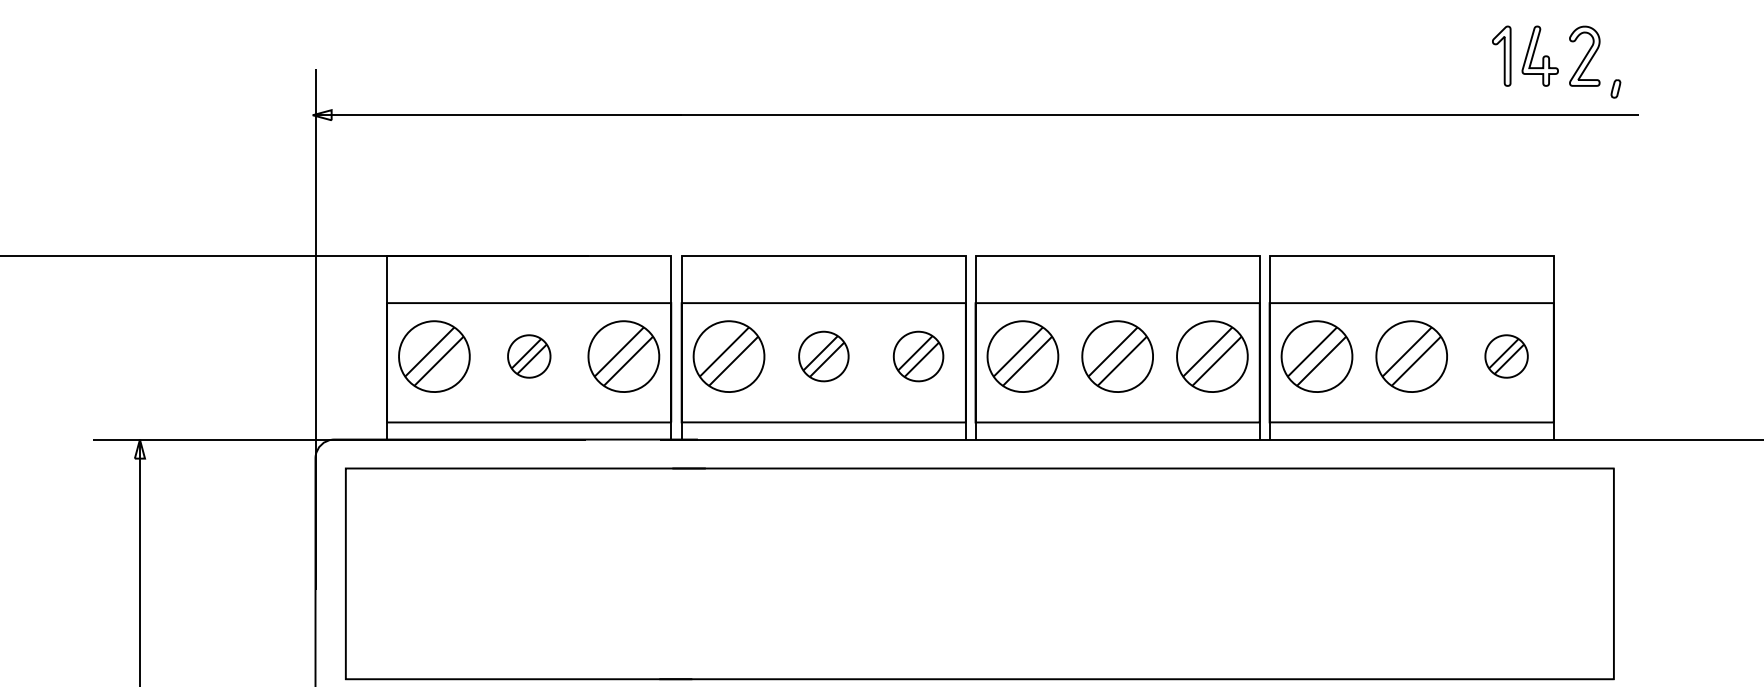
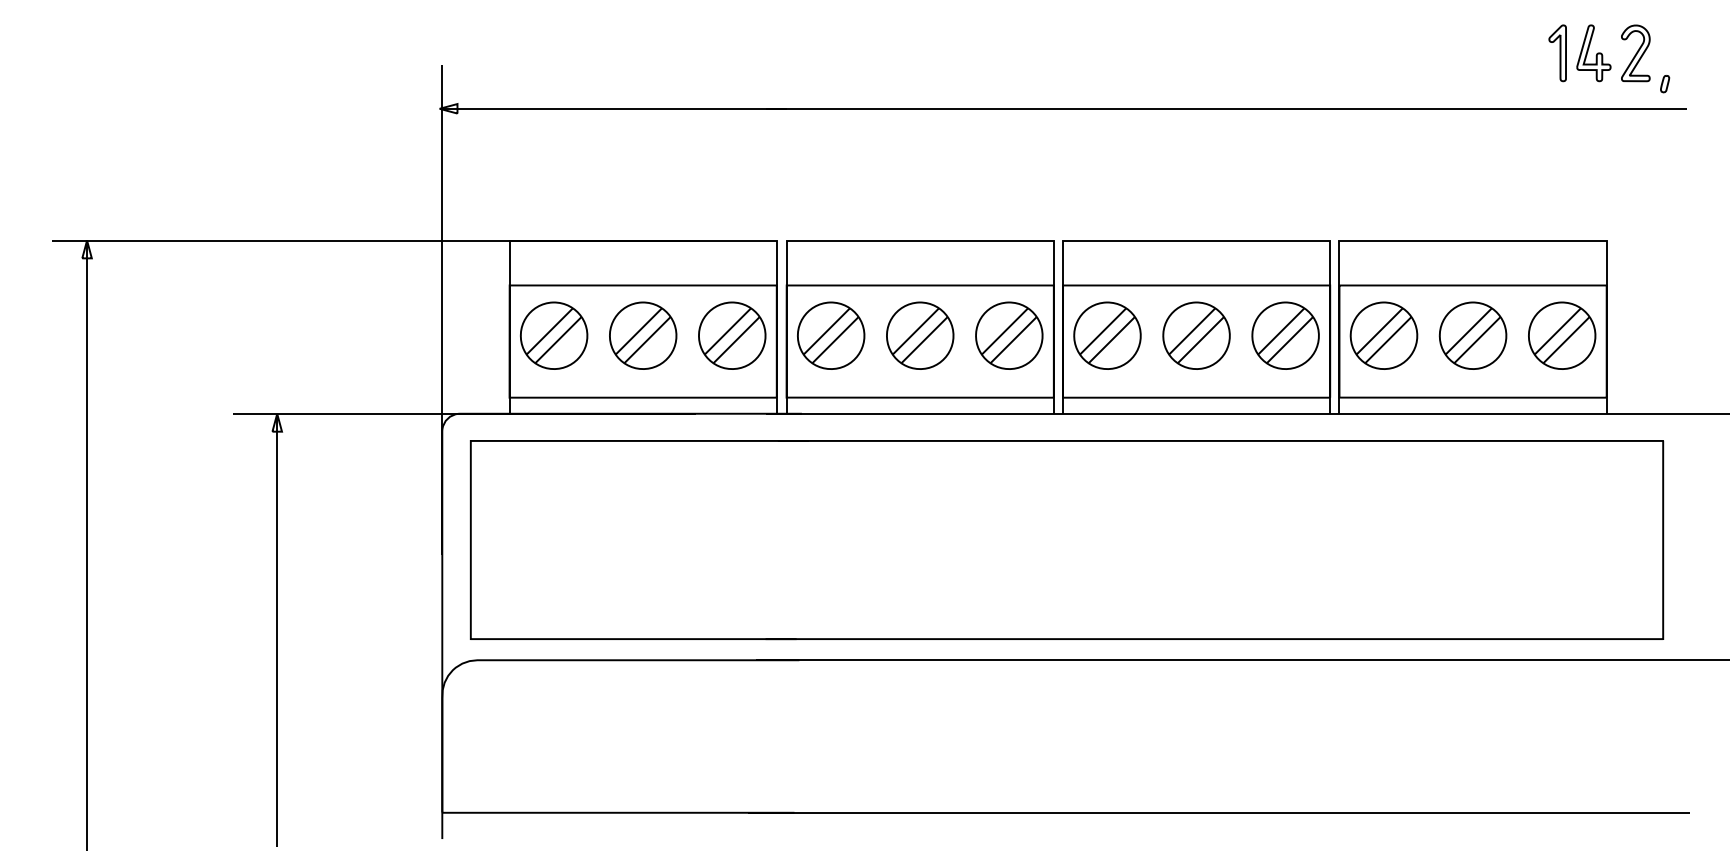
part: (529, 356) -> (643, 335), size x1.67
part: (824, 356) -> (920, 335), size x1.43
part: (918, 356) -> (1009, 335), size x1.43
part: (1506, 356) -> (1562, 335), size x1.67

